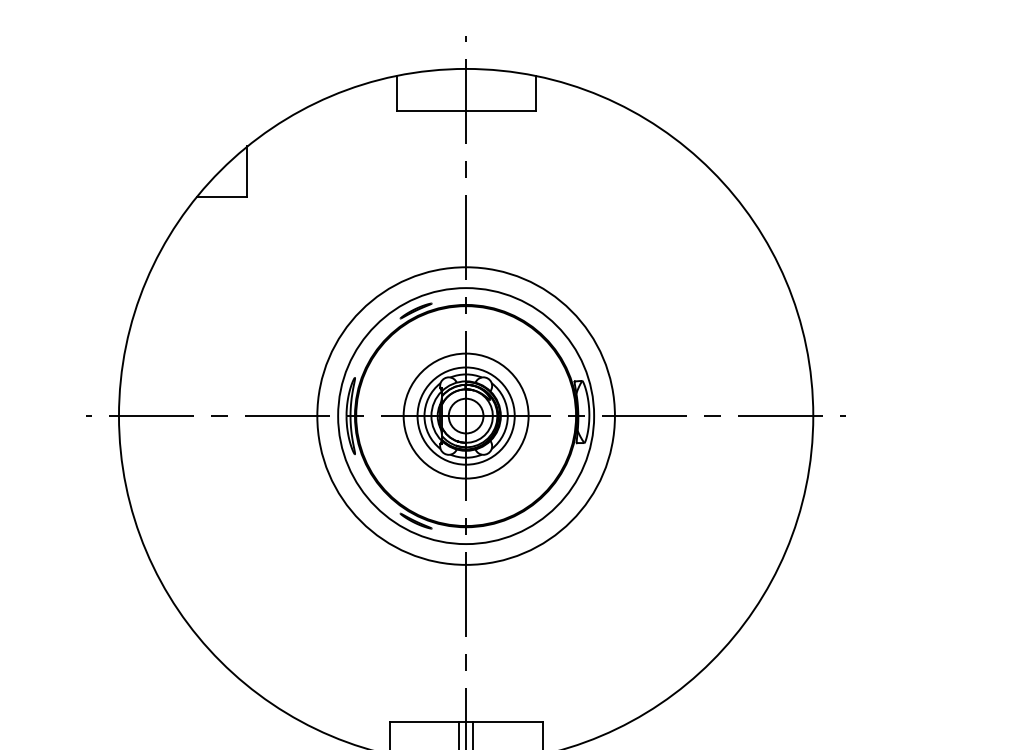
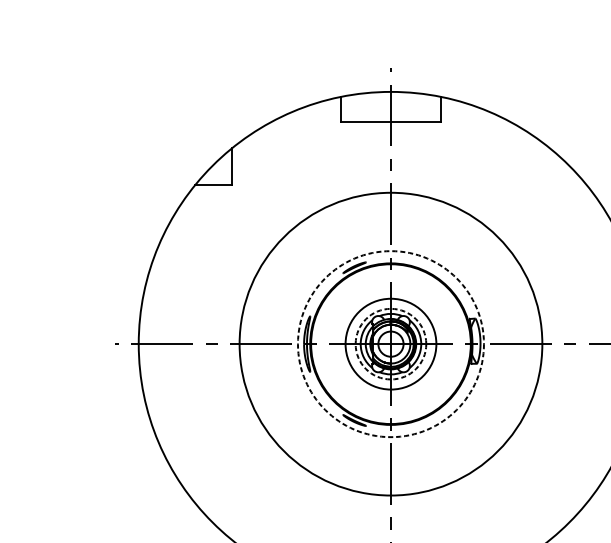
circle: (465, 415) -> (390, 343), size x1.4
circle: (465, 415) -> (390, 343), solid -> dashed
circle: (466, 416) -> (391, 344), solid -> dashed

